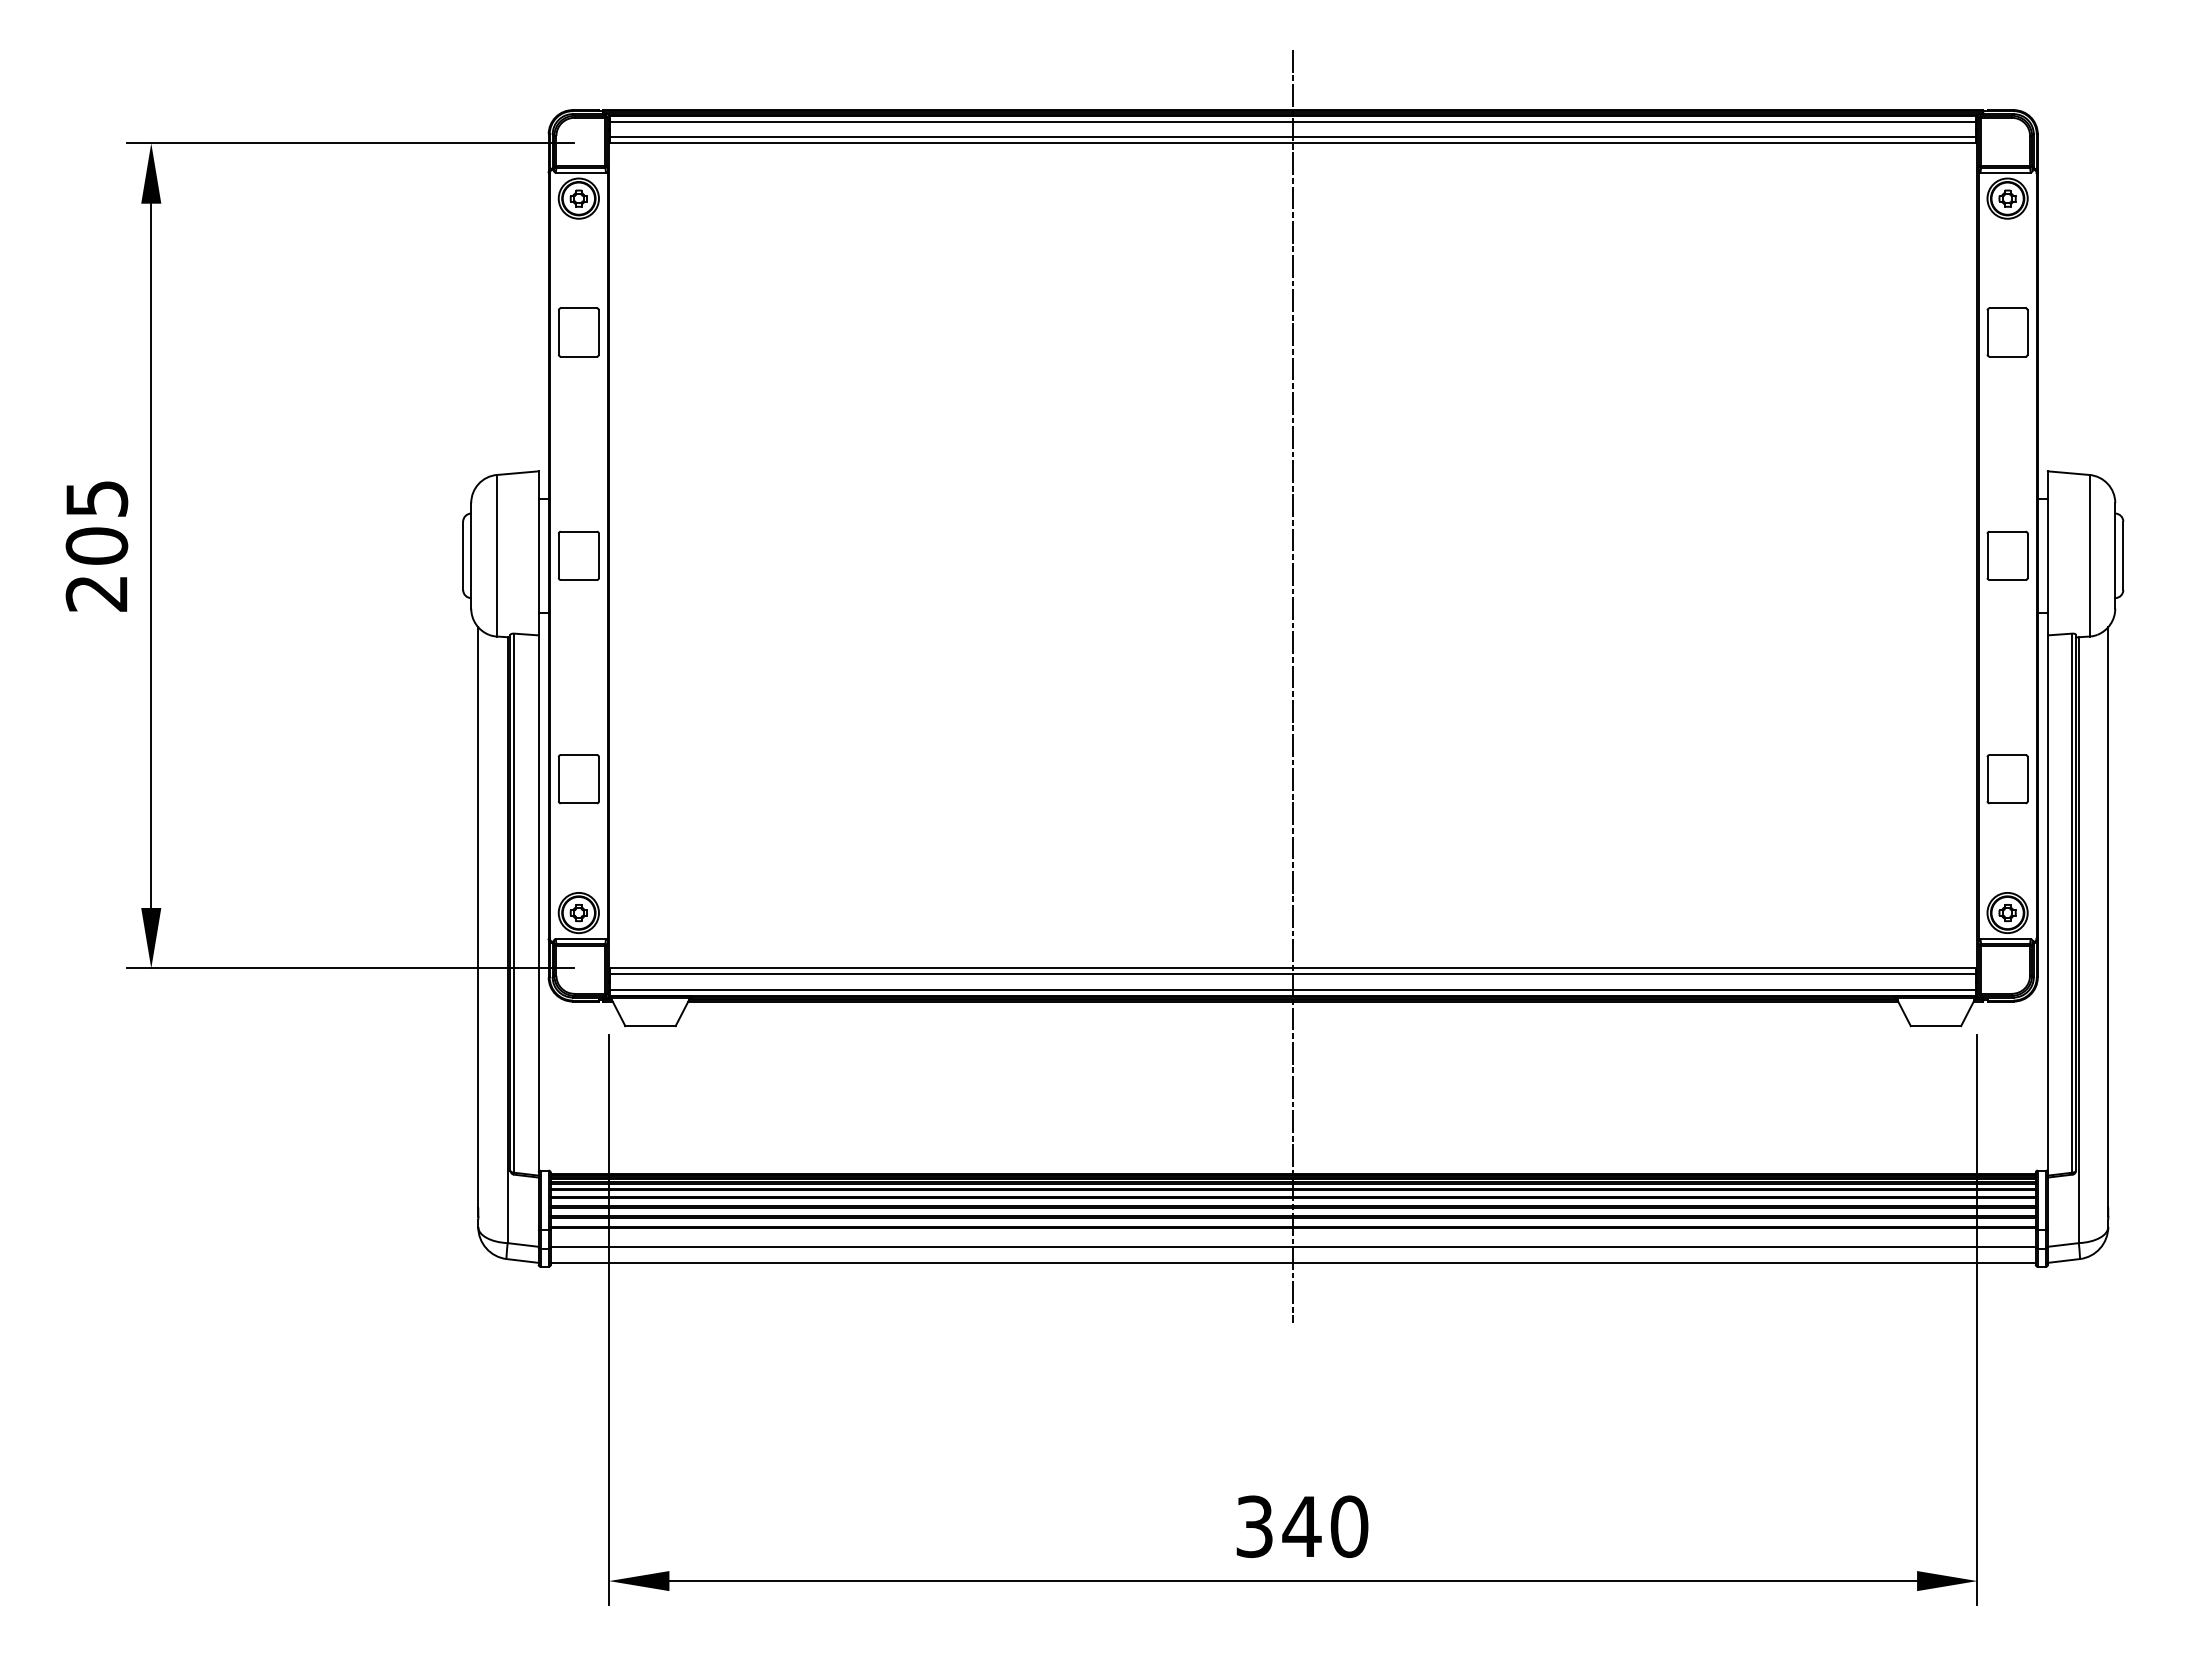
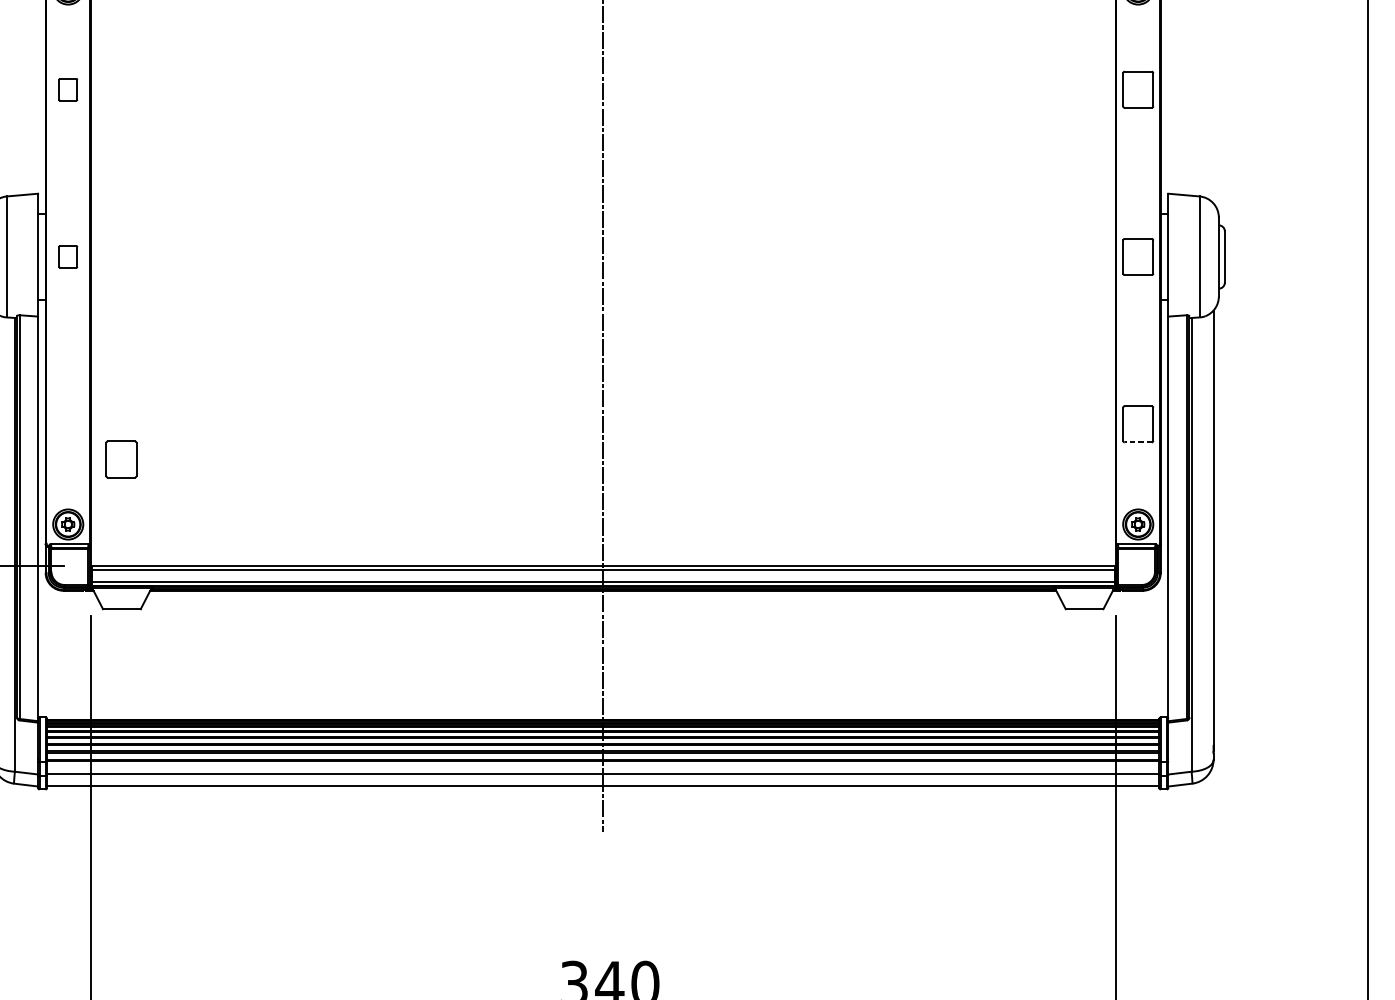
part: (578, 332) -> (67, 89), size x0.6
part: (578, 555) -> (67, 256), size x0.6
part: (578, 779) -> (121, 459), moved
line: (2007, 803) -> (1138, 442), solid -> dashed

